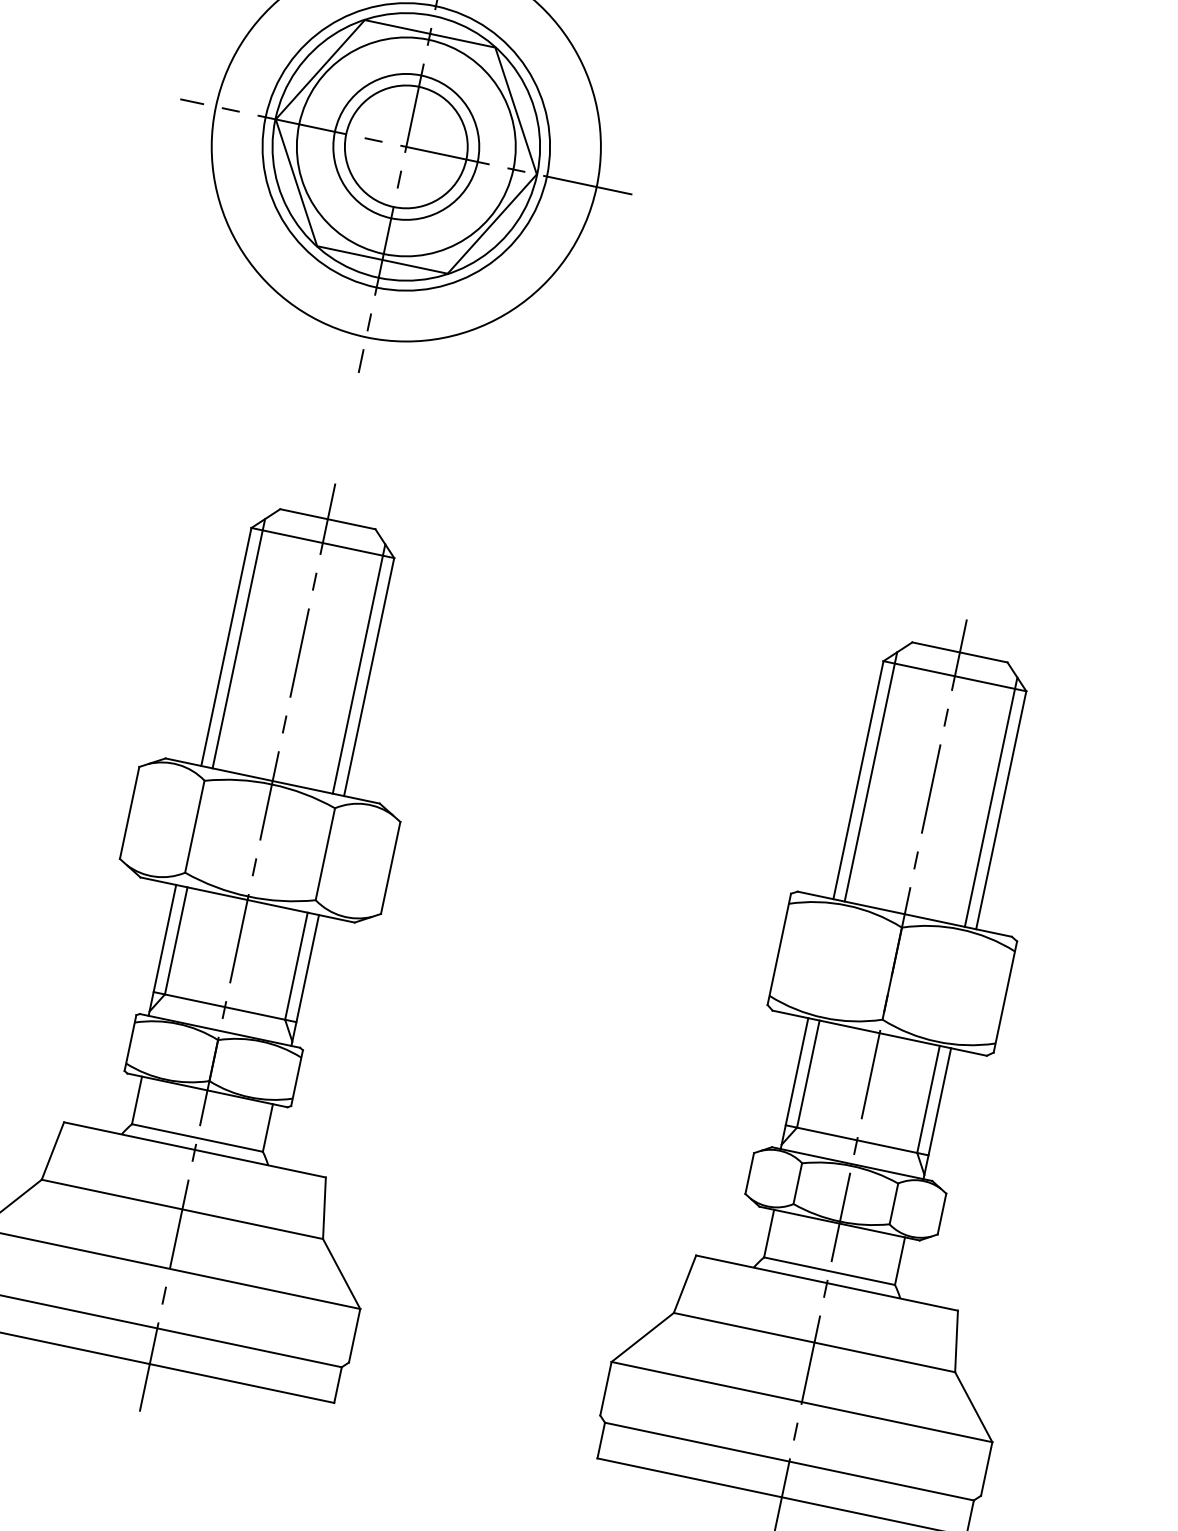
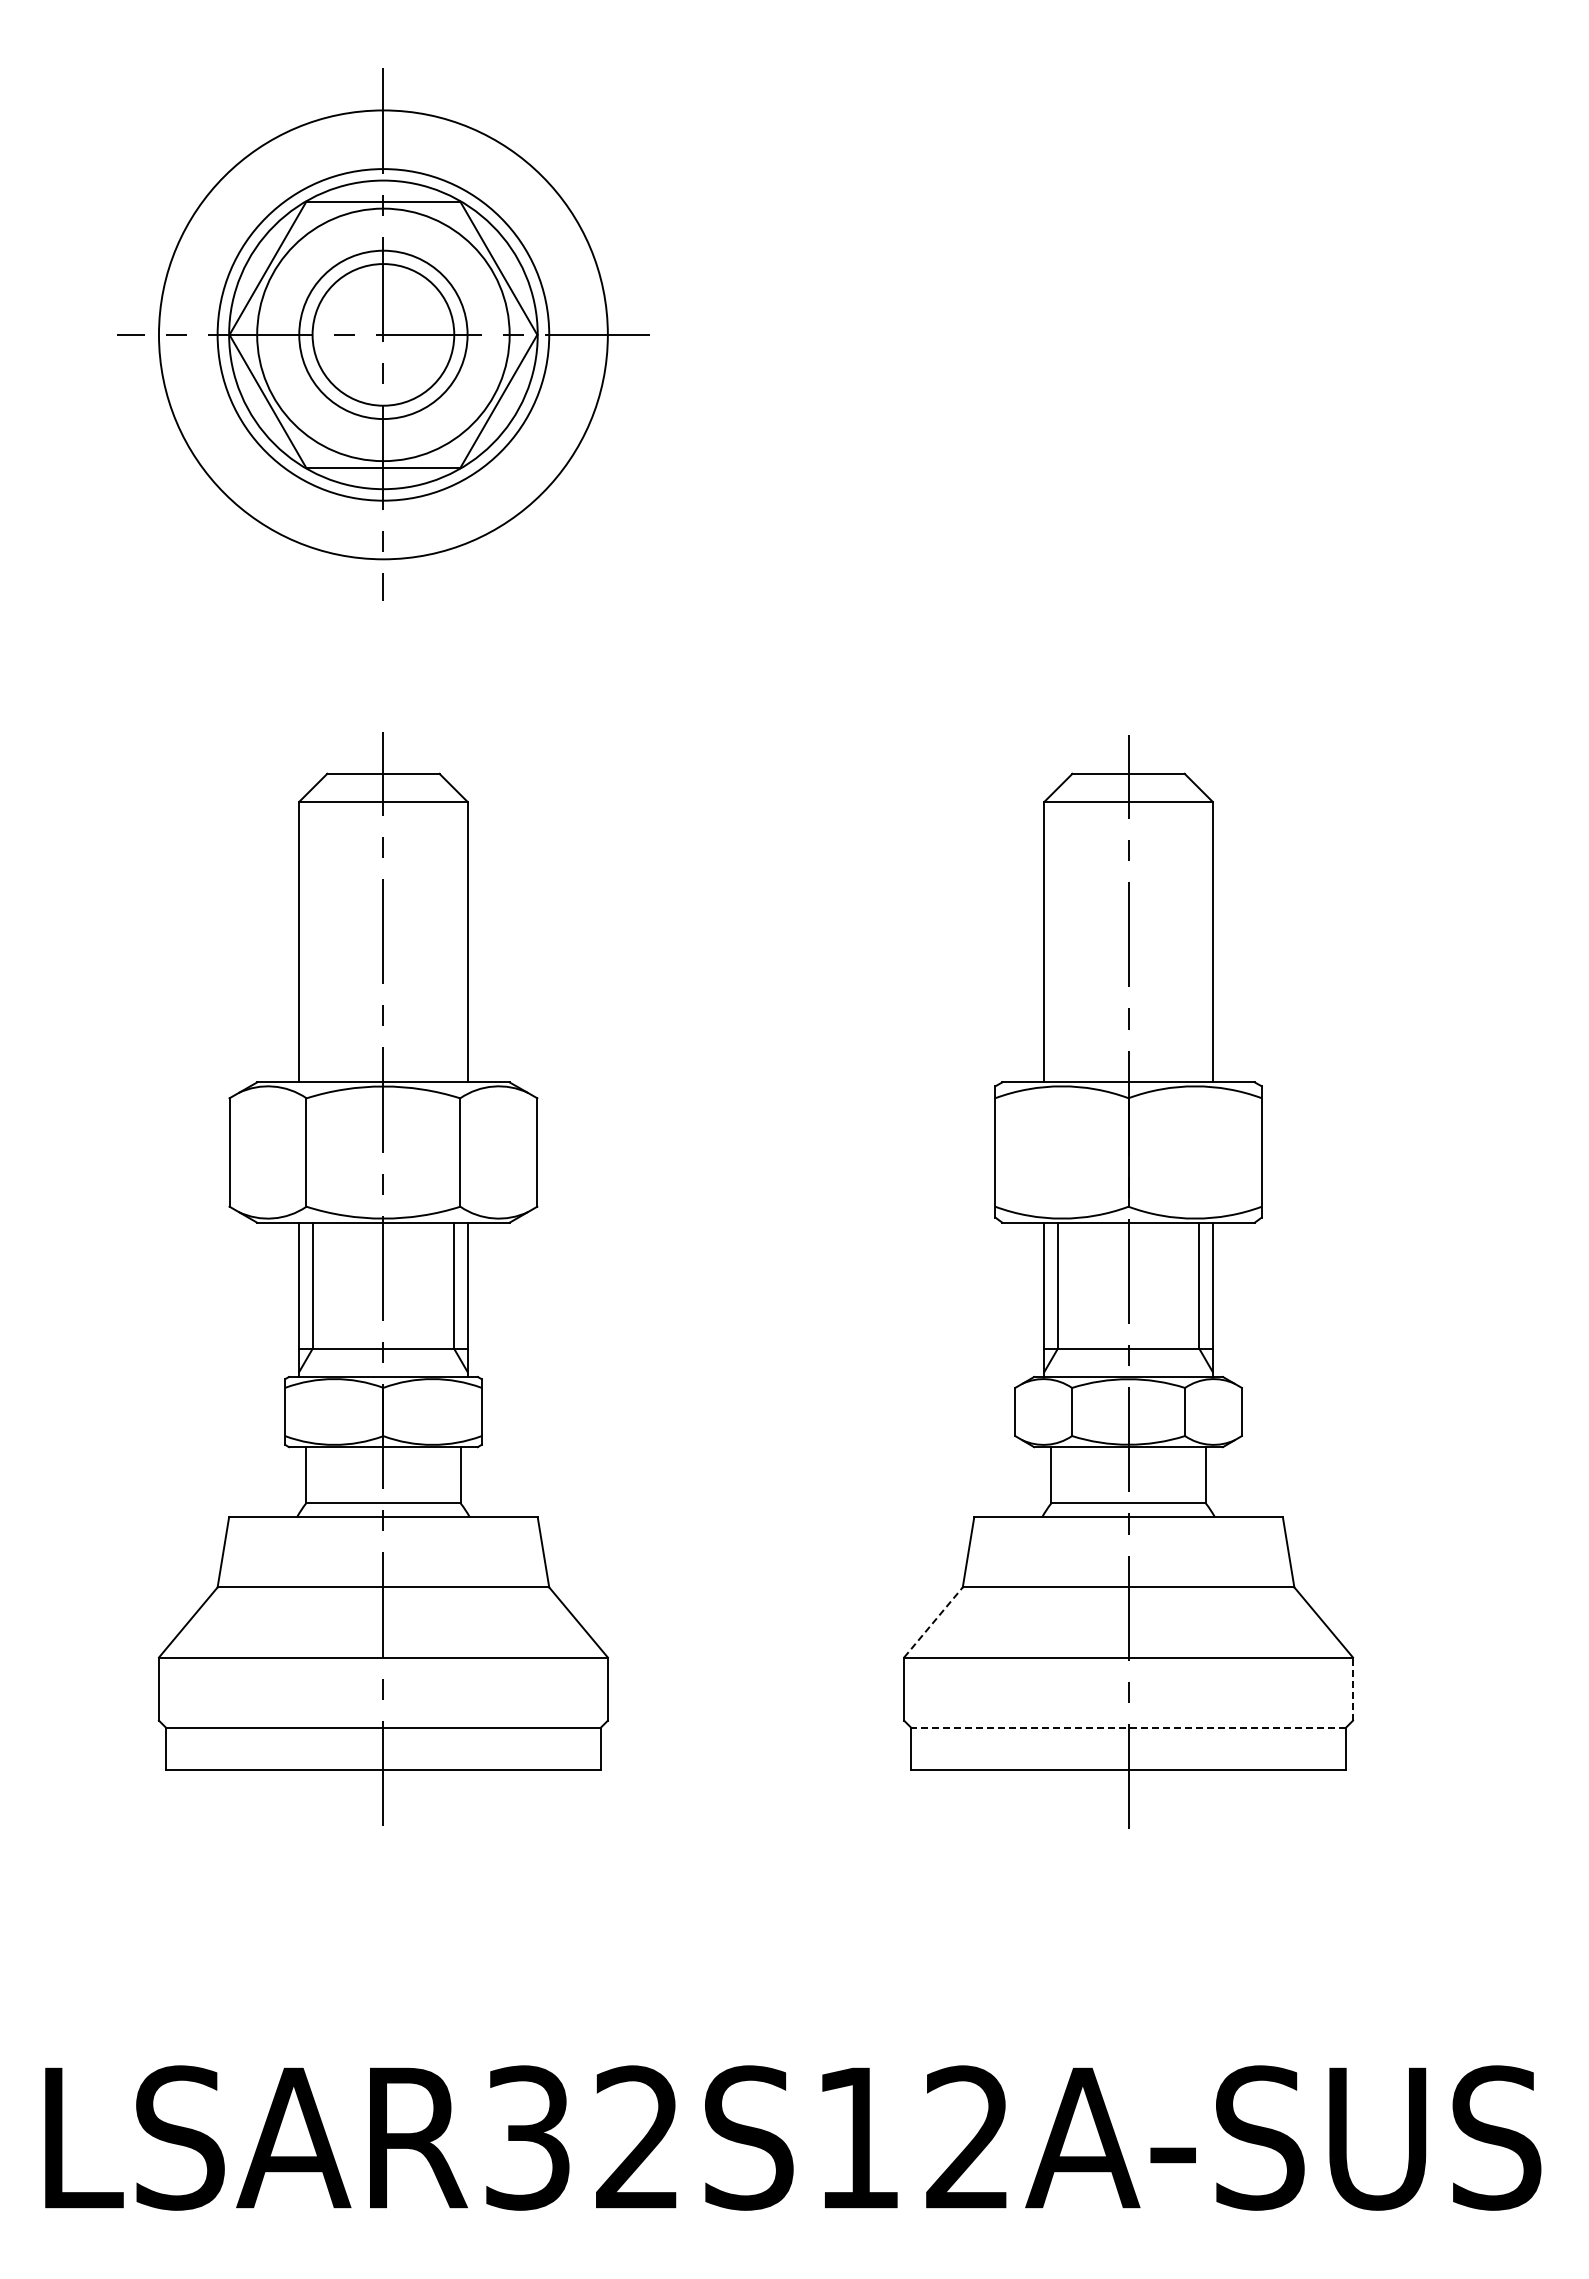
line: (238, 643) -> (312, 935), removed
line: (359, 669) -> (454, 935), removed
line: (870, 776) -> (1057, 935), removed
line: (991, 802) -> (1199, 935), removed
line: (642, 1337) -> (933, 1622), solid -> dashed
line: (789, 1461) -> (1128, 1727), solid -> dashed
line: (987, 1469) -> (1353, 1689), solid -> dashed

